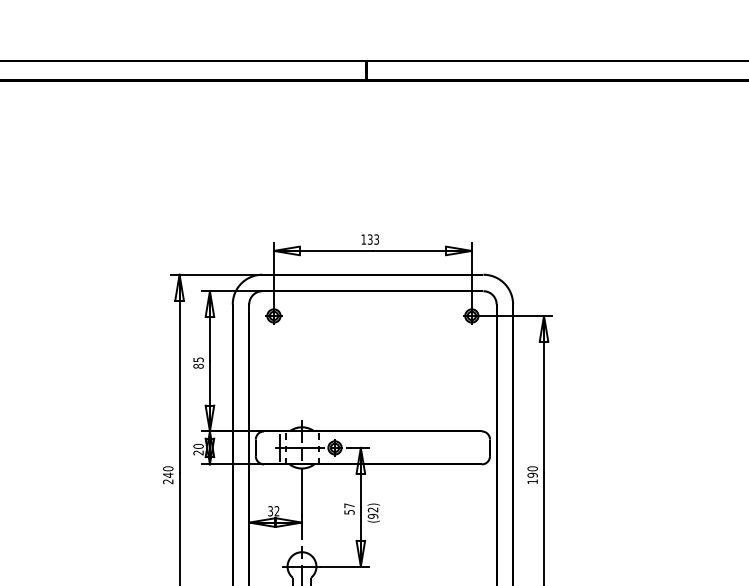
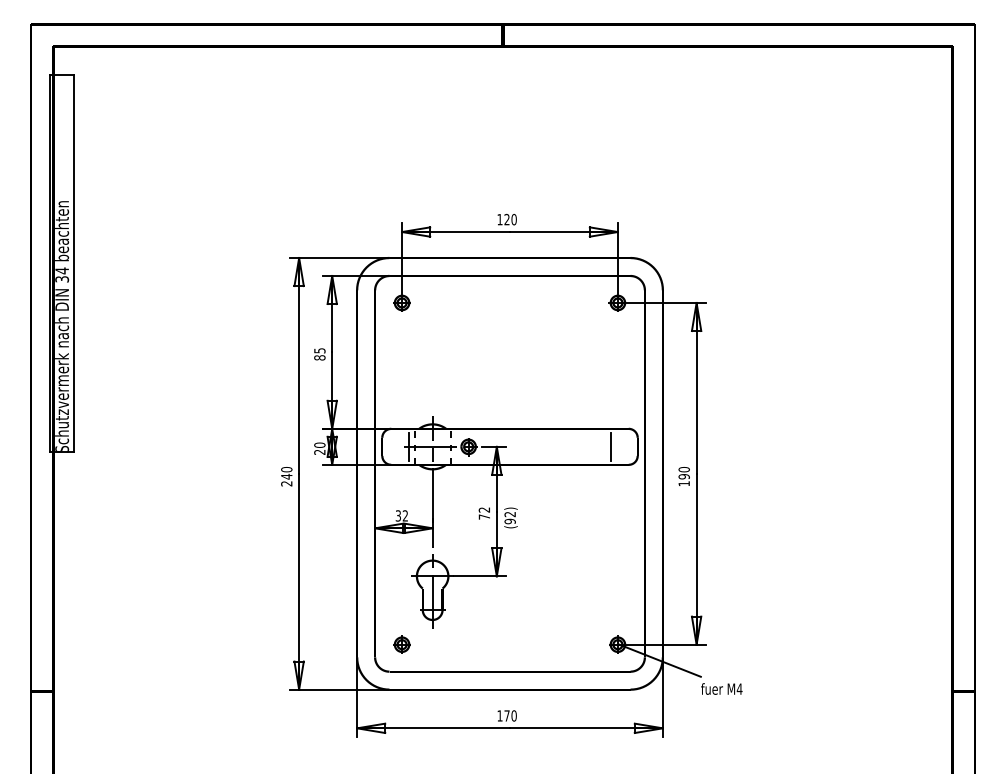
text: (373, 239) -> (510, 219), 133 -> 120
line: (465, 447) -> (610, 446), added
text: (349, 509) -> (484, 513), 57 -> 72

